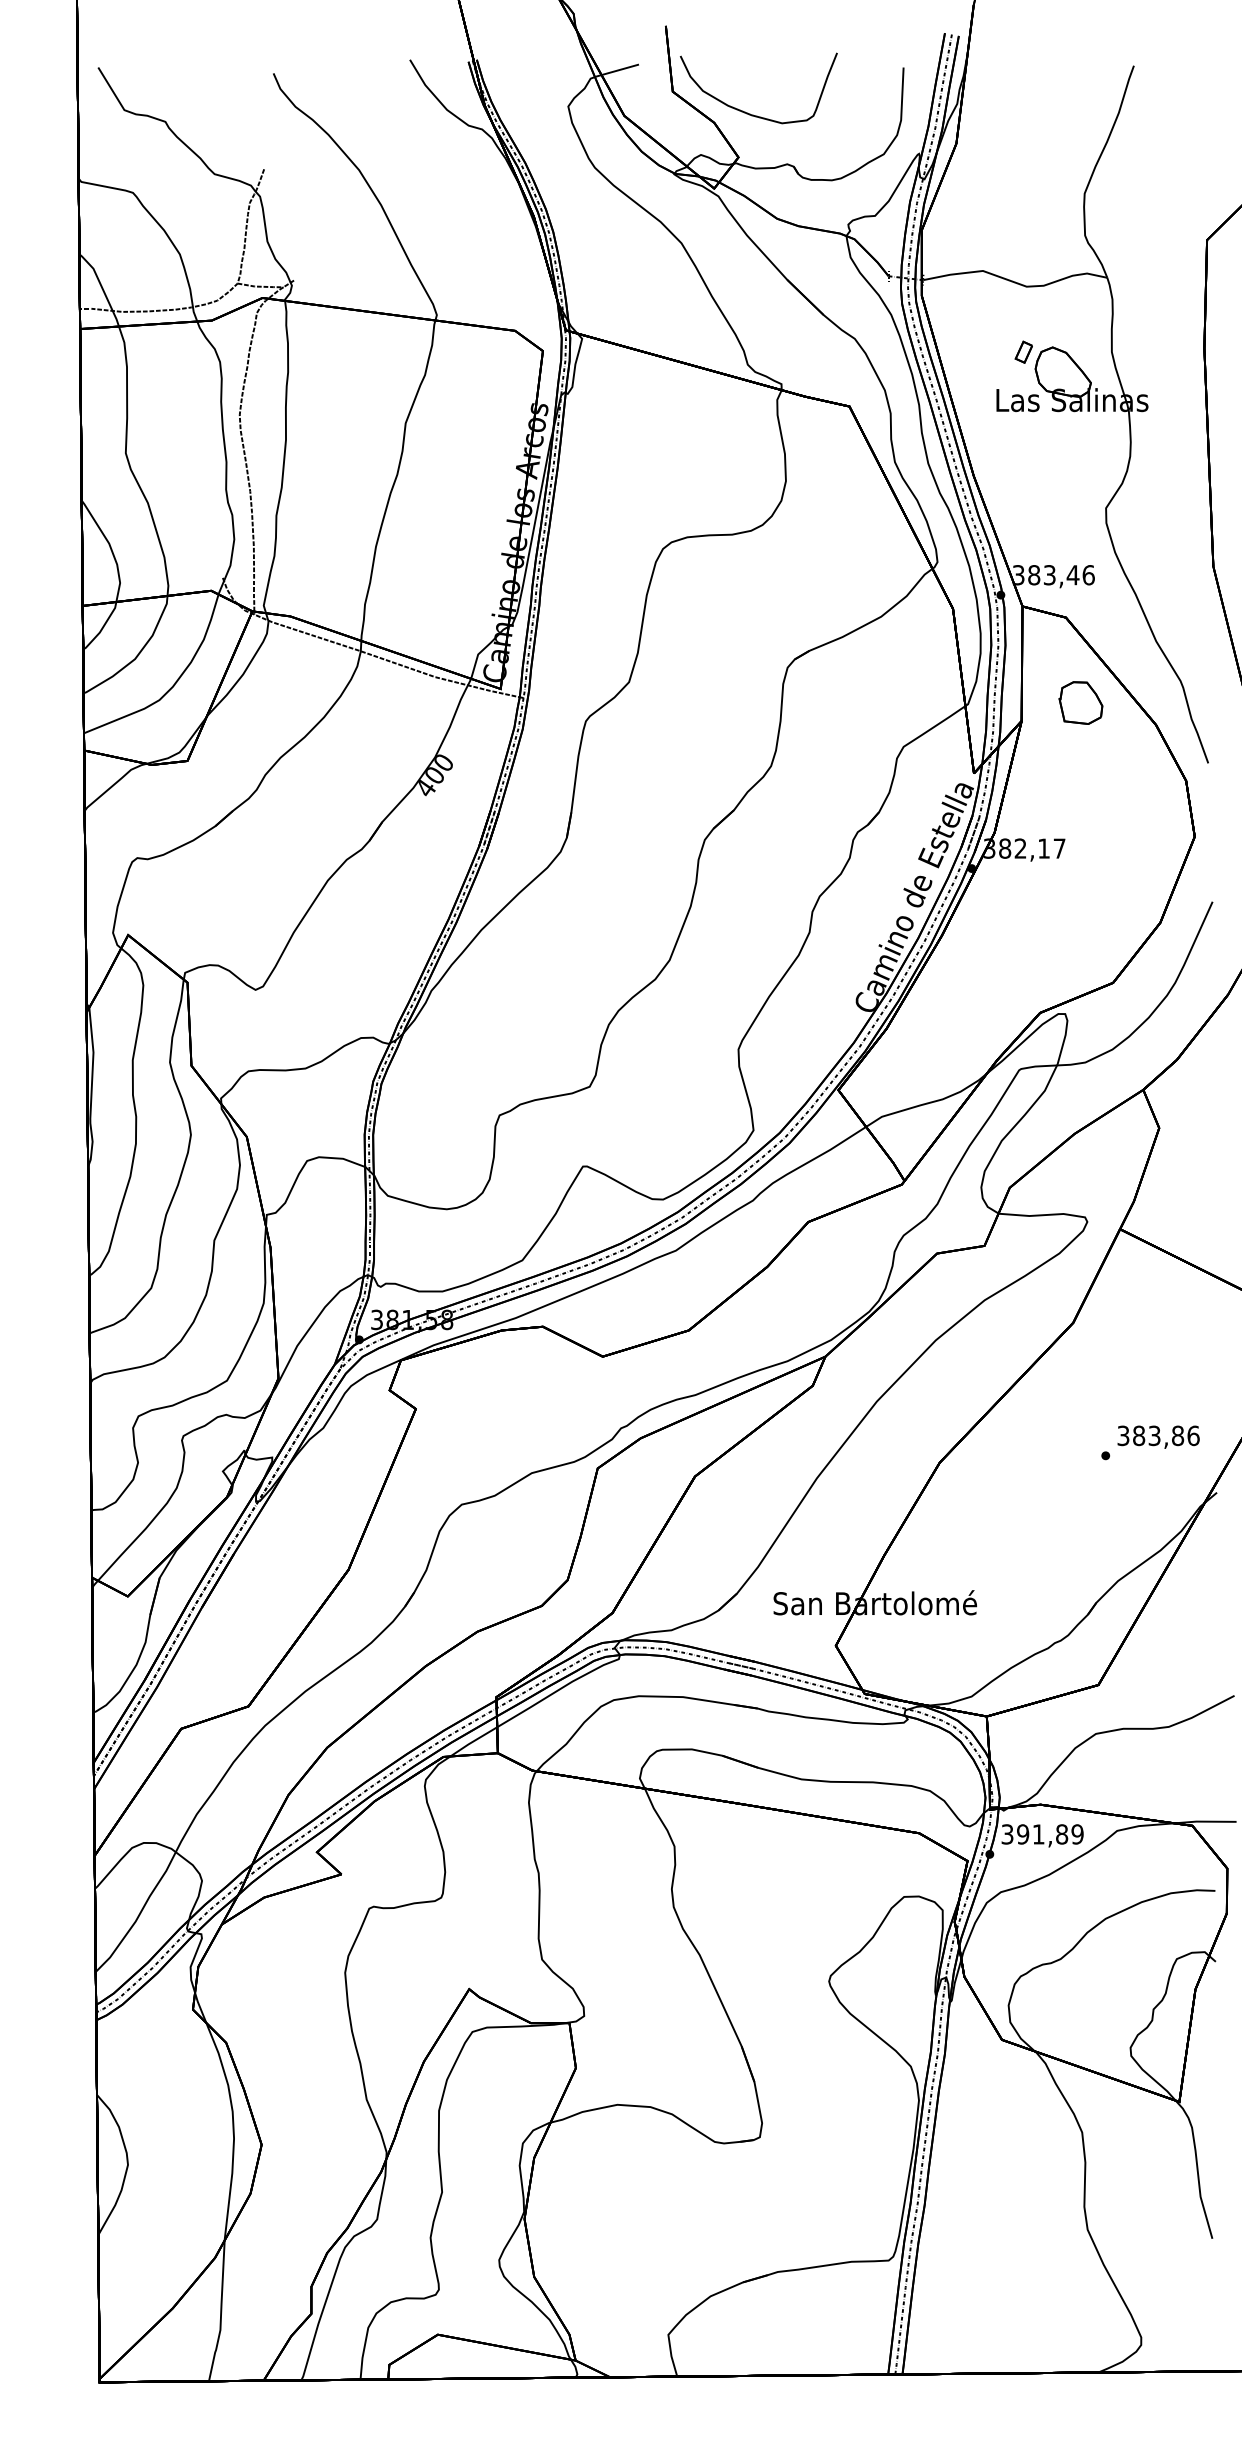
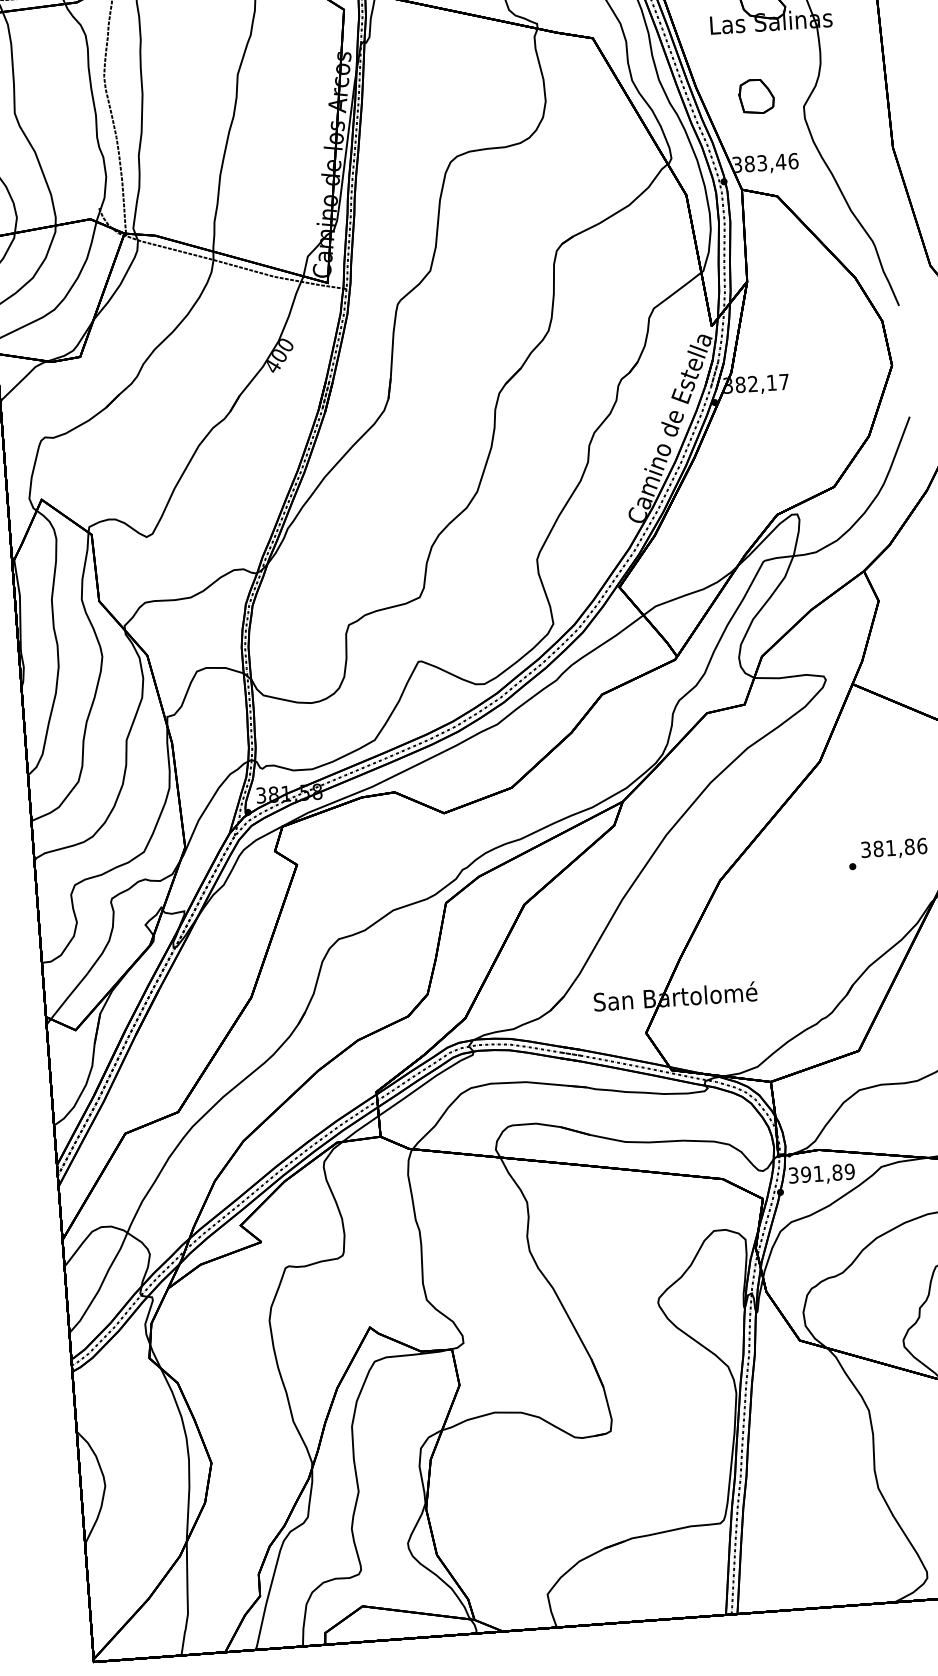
part: (1080, 702) -> (756, 96), moved
text: (1154, 1435) -> (890, 847), 383,86 -> 381,86

